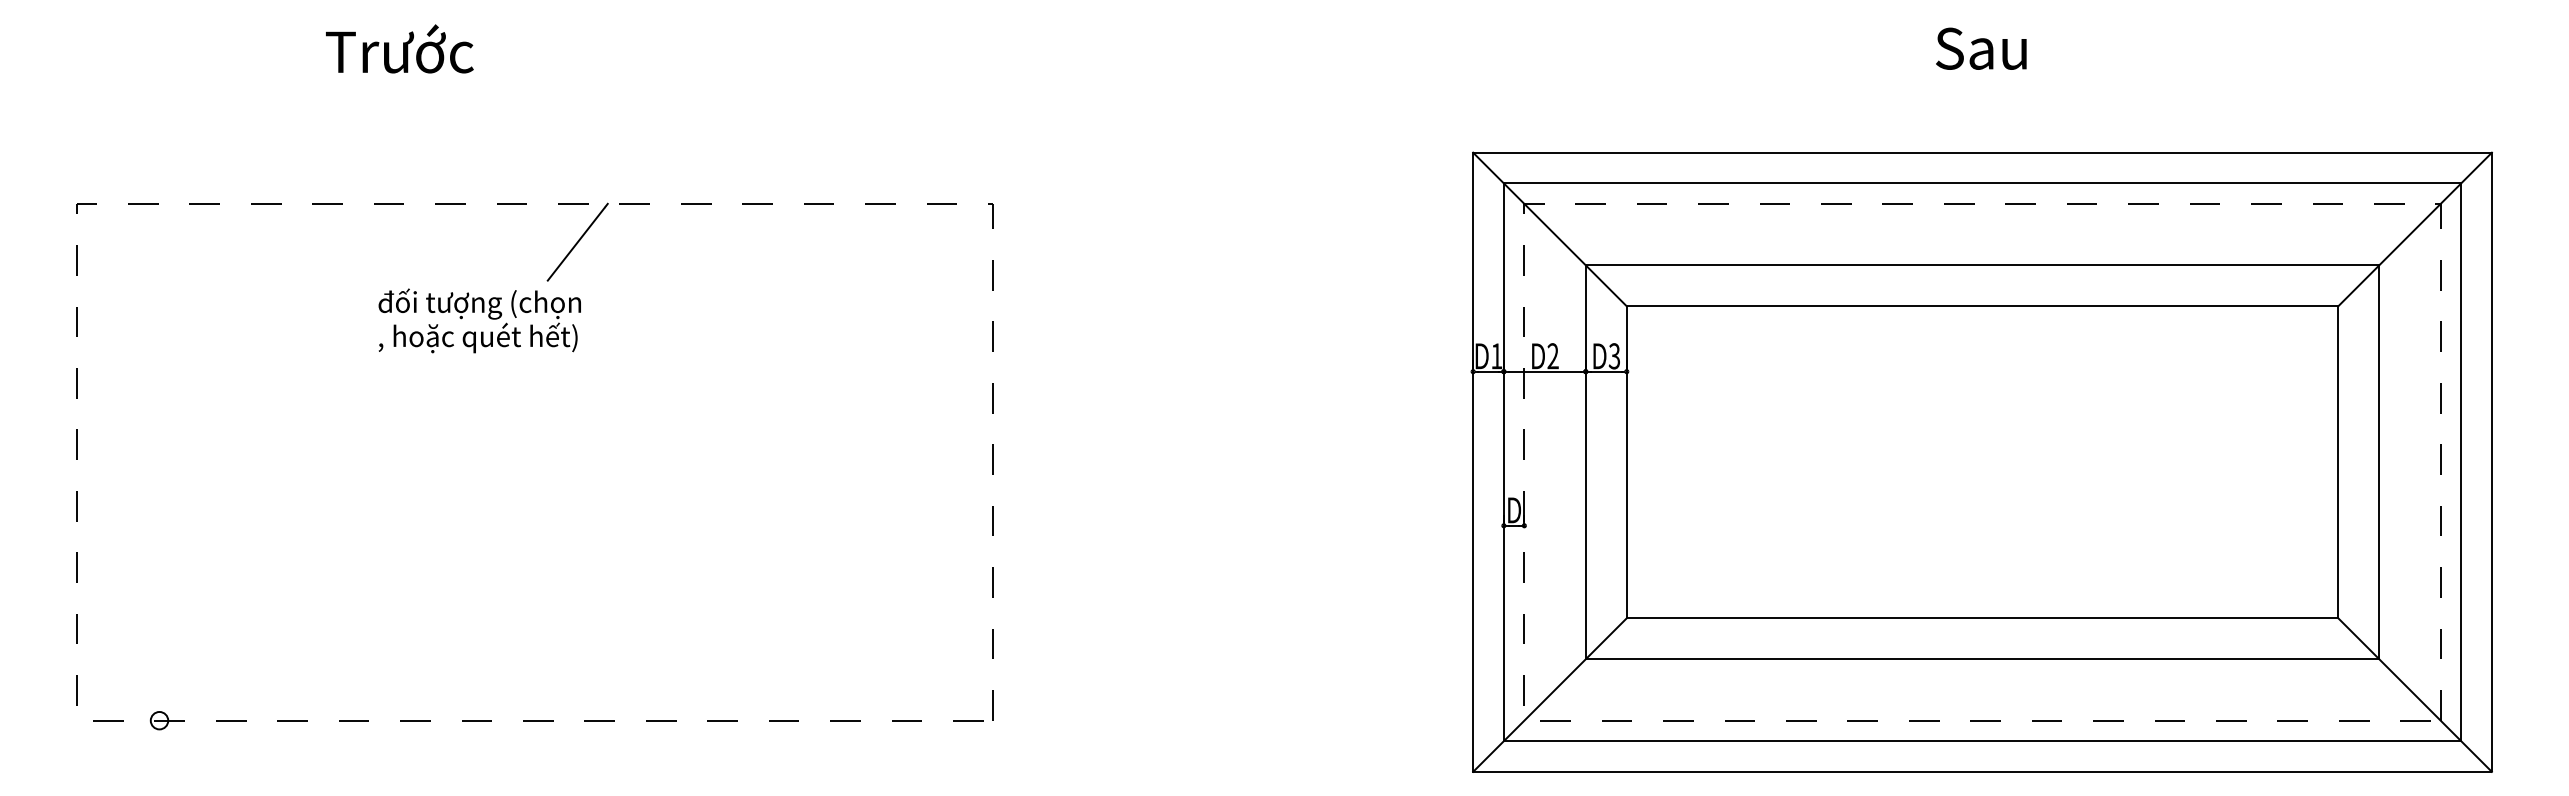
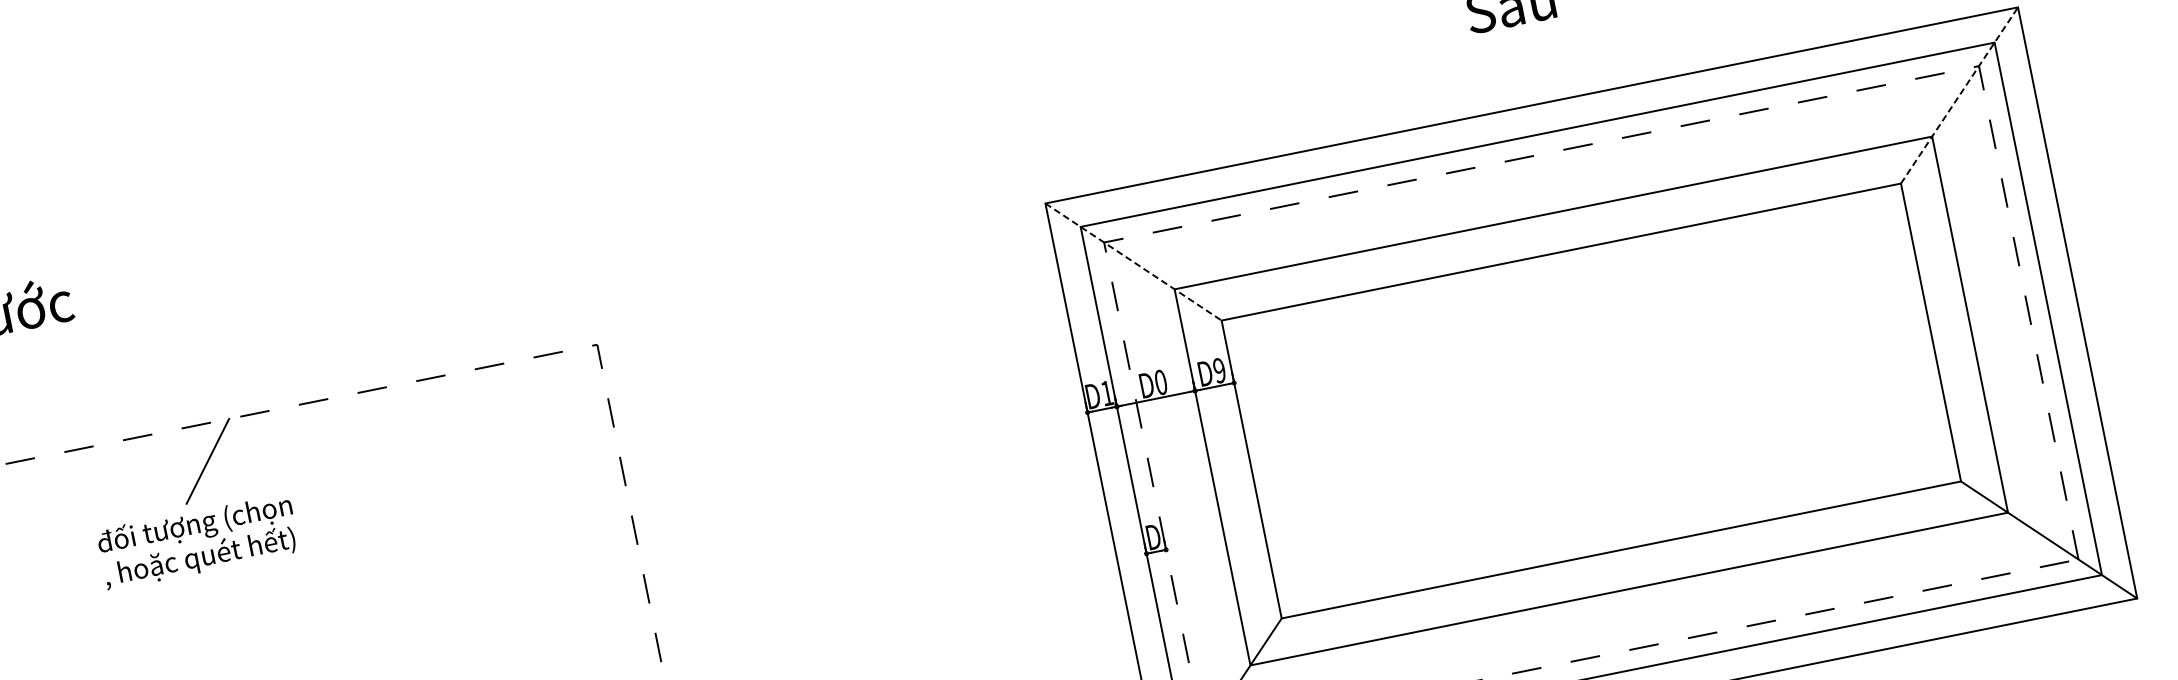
line: (1549, 229) -> (1133, 262), solid -> dashed
line: (2415, 229) -> (1959, 95), solid -> dashed
text: (479, 320) -> (197, 541), moved
text: (1552, 356) -> (1160, 382), D2 -> D0
text: (1614, 356) -> (1219, 370), D3 -> D9

